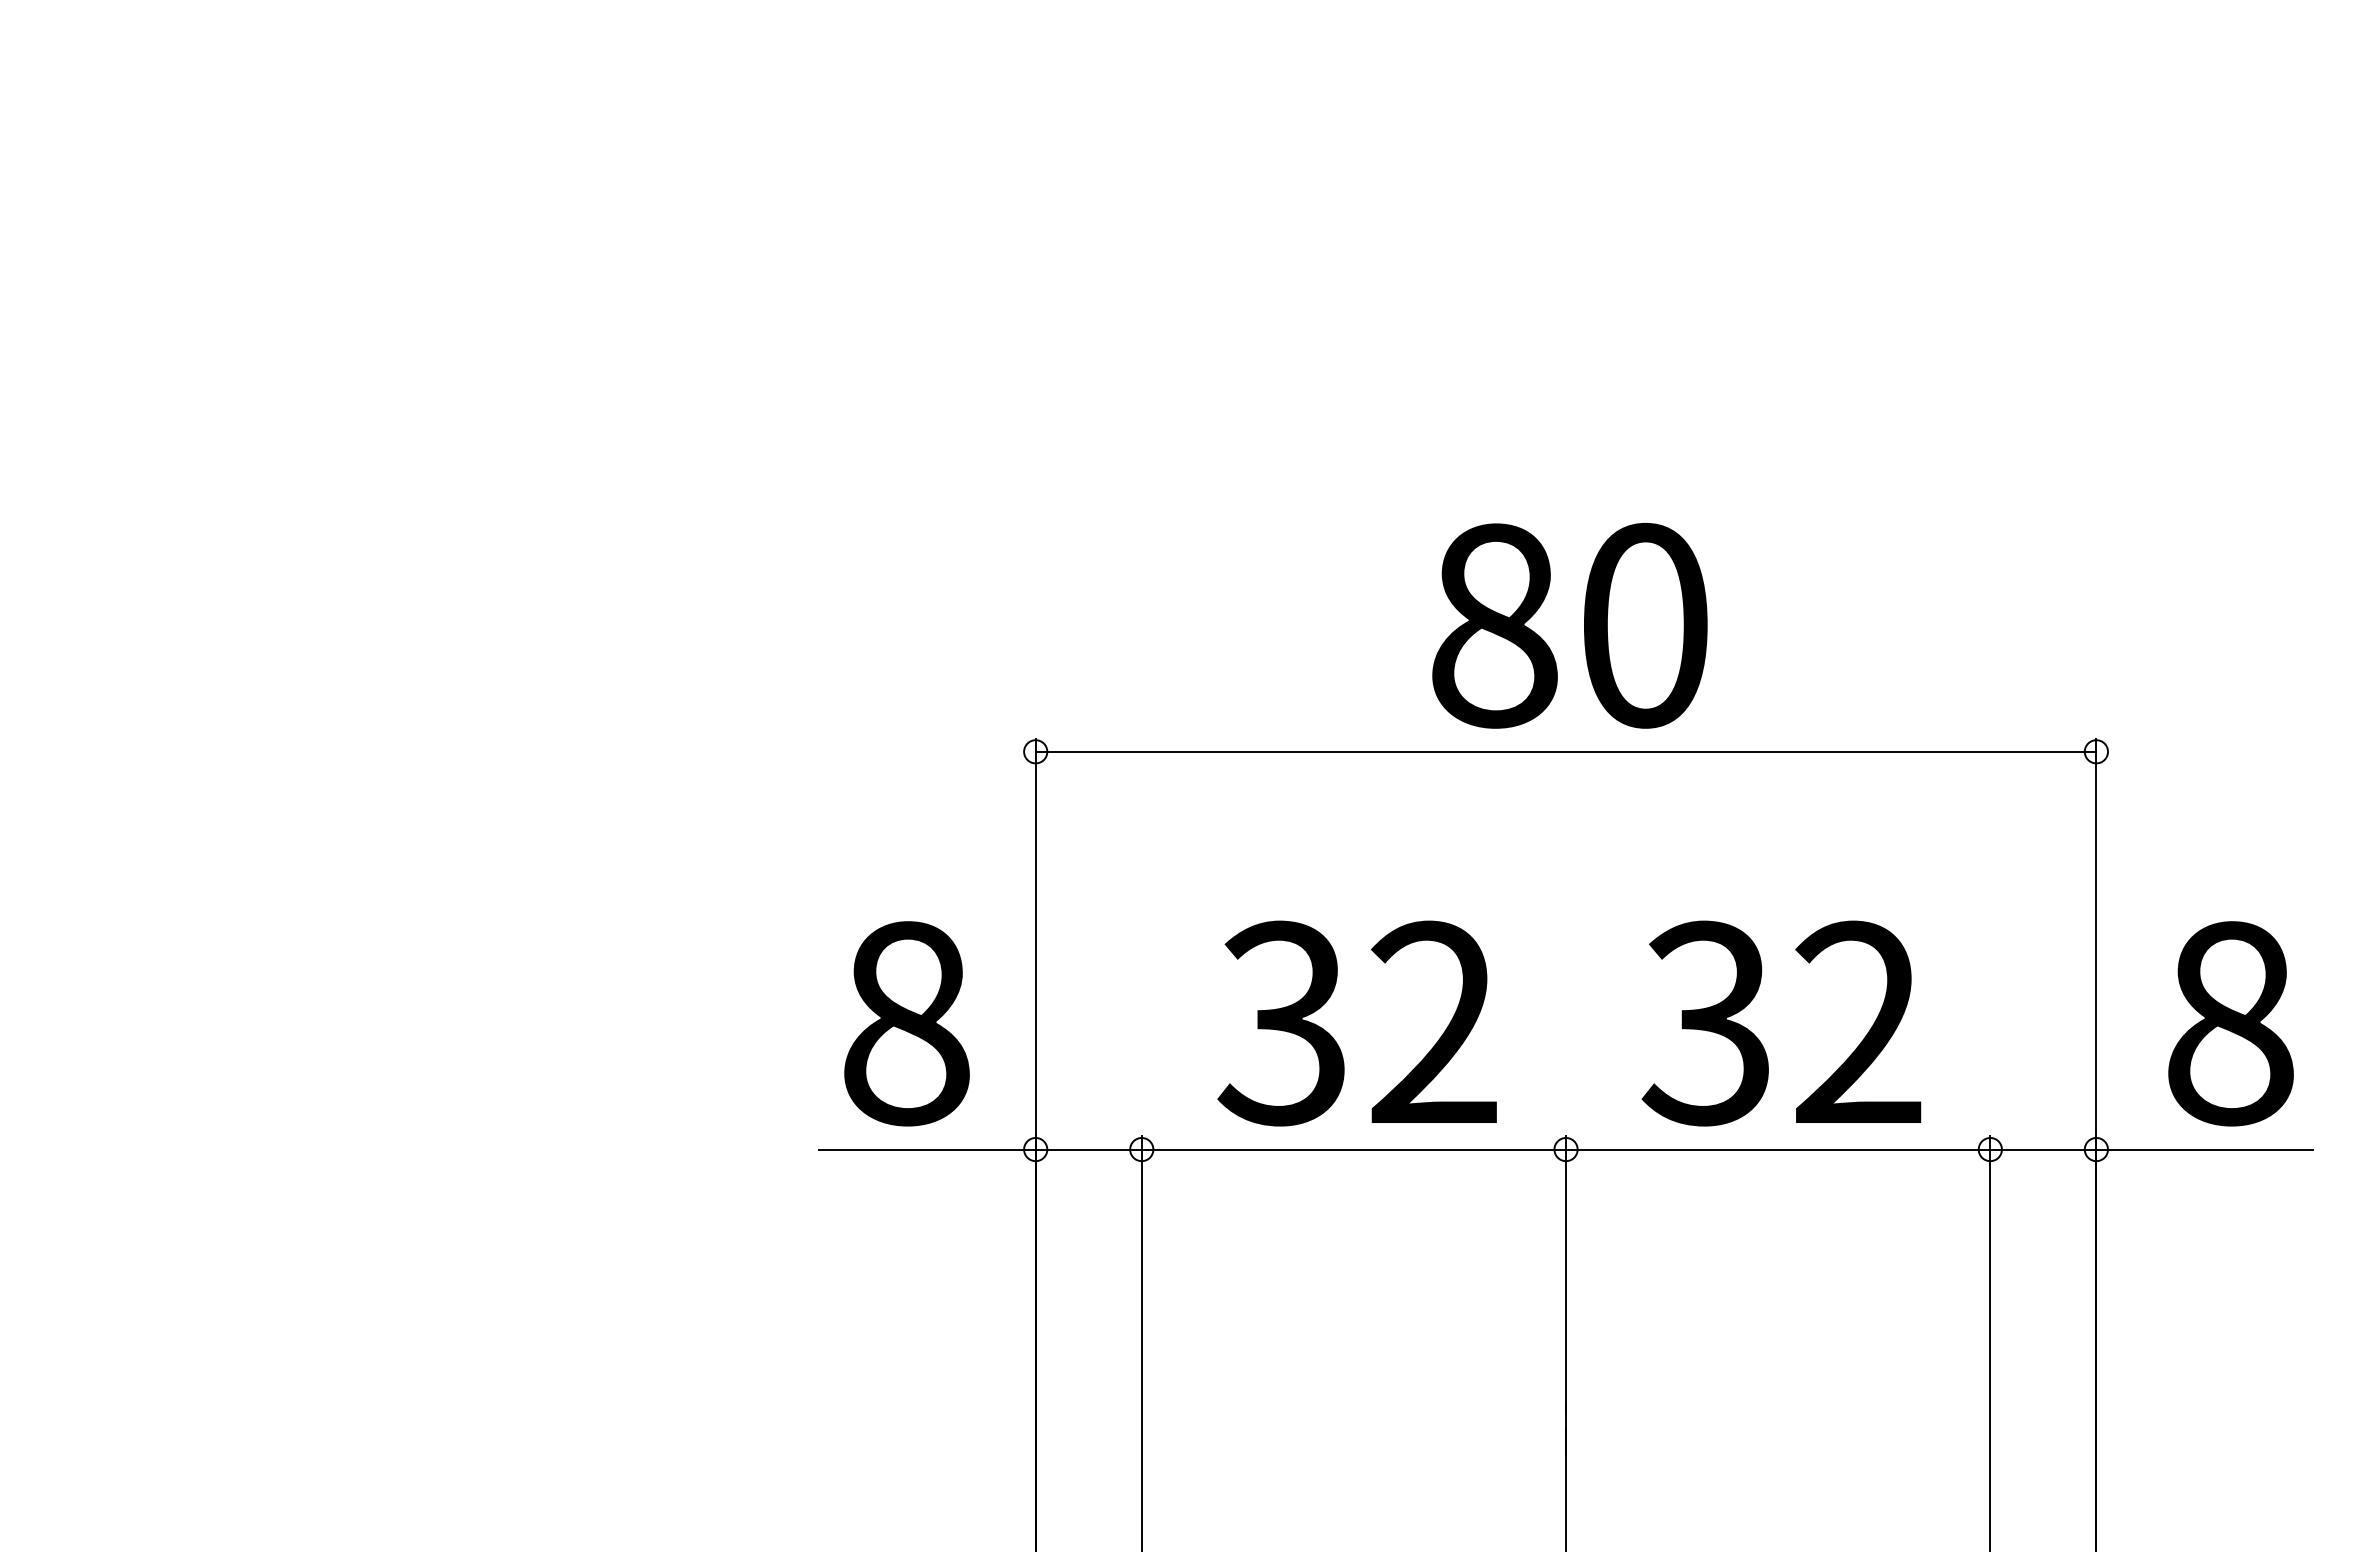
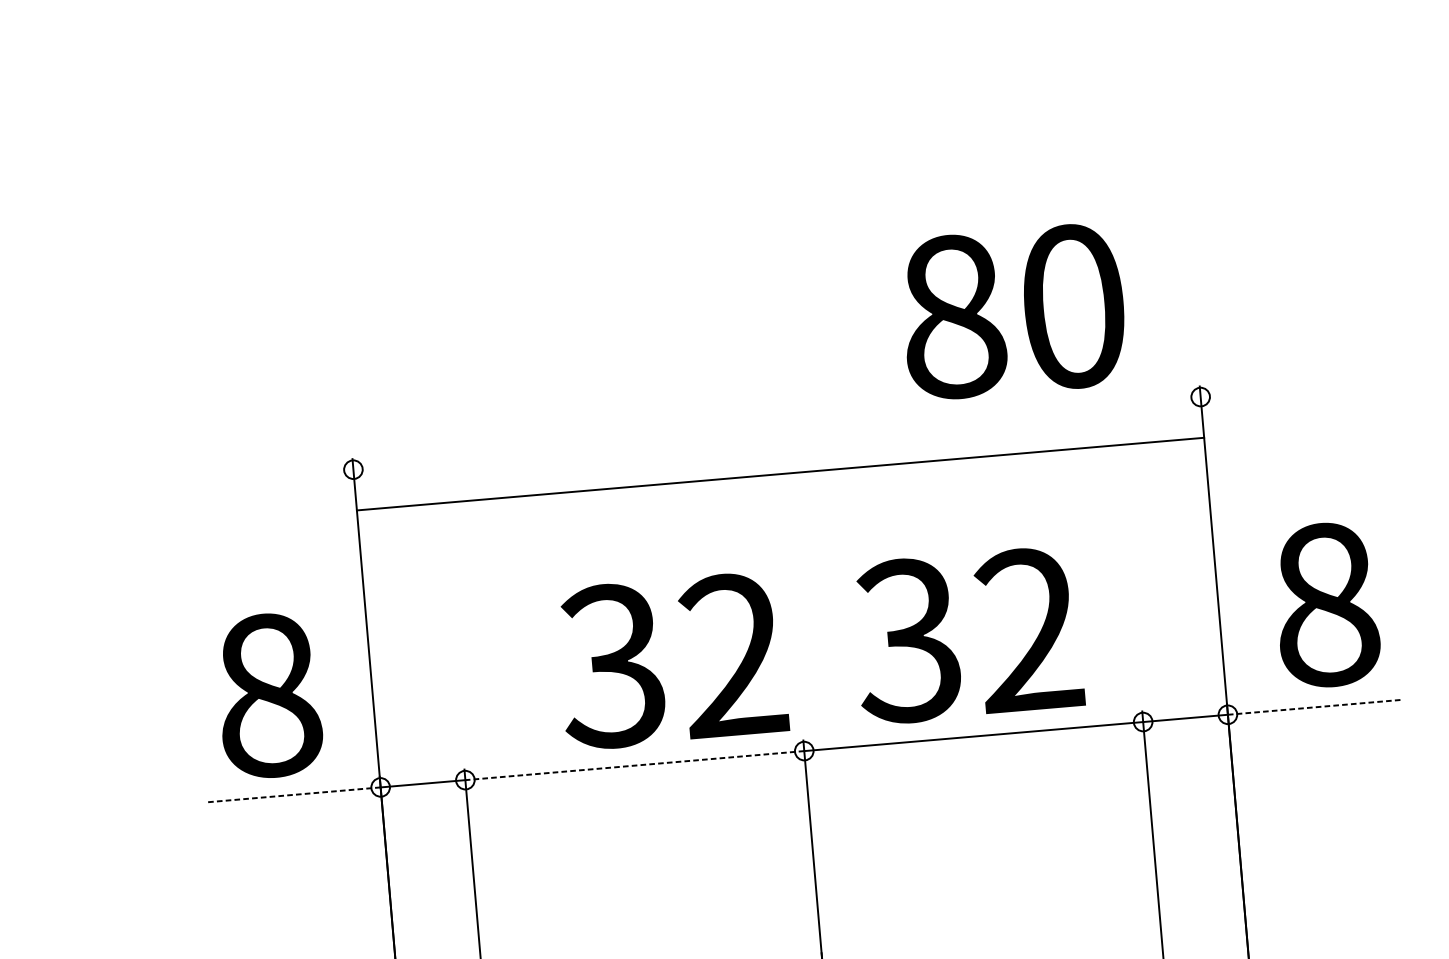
text: (1569, 625) -> (1013, 311), moved
line: (1565, 751) -> (780, 473), moved
text: (1356, 1023) -> (671, 661), moved
line: (926, 1149) -> (293, 794), solid -> dashed
line: (1353, 1149) -> (634, 765), solid -> dashed
line: (2204, 1149) -> (1314, 707), solid -> dashed

